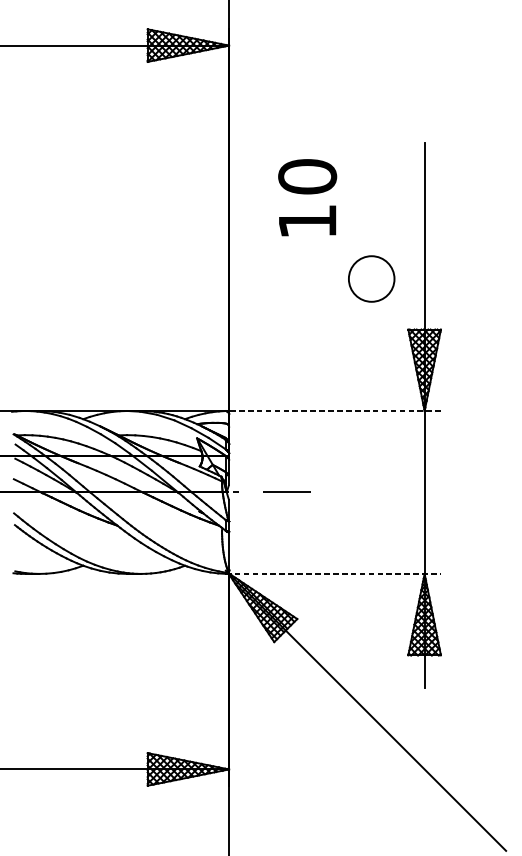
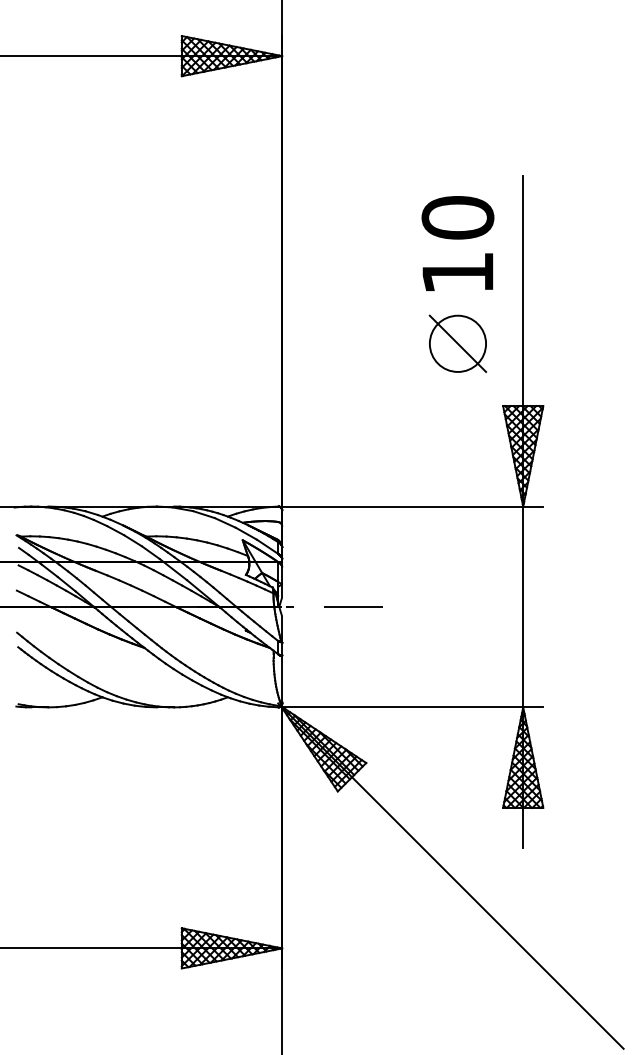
text: (307, 197) -> (457, 243), moved
line: (371, 278) -> (457, 343), added
line: (333, 410) -> (410, 506), dashed -> solid
line: (333, 574) -> (410, 707), dashed -> solid

